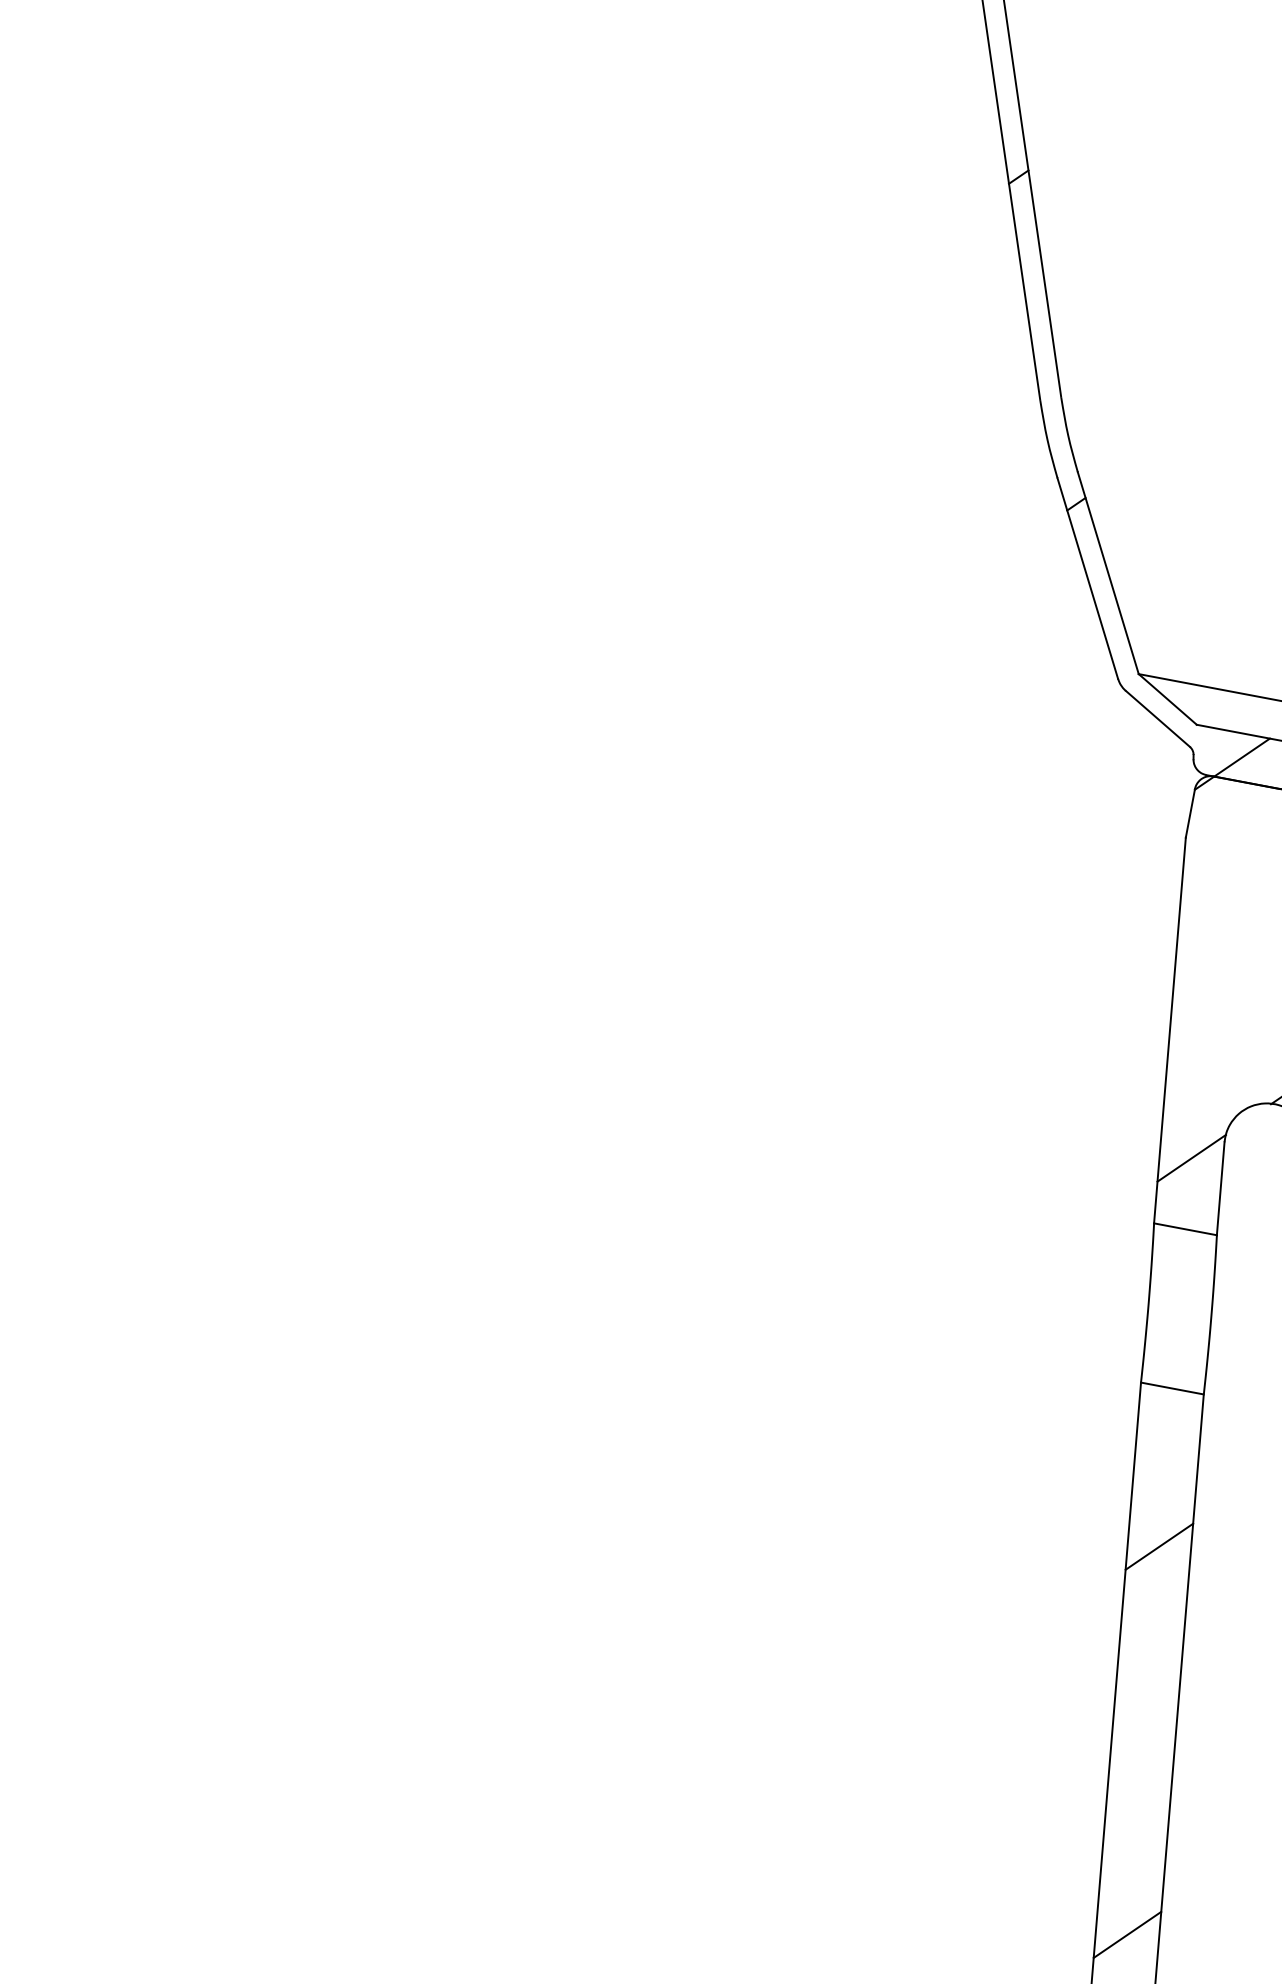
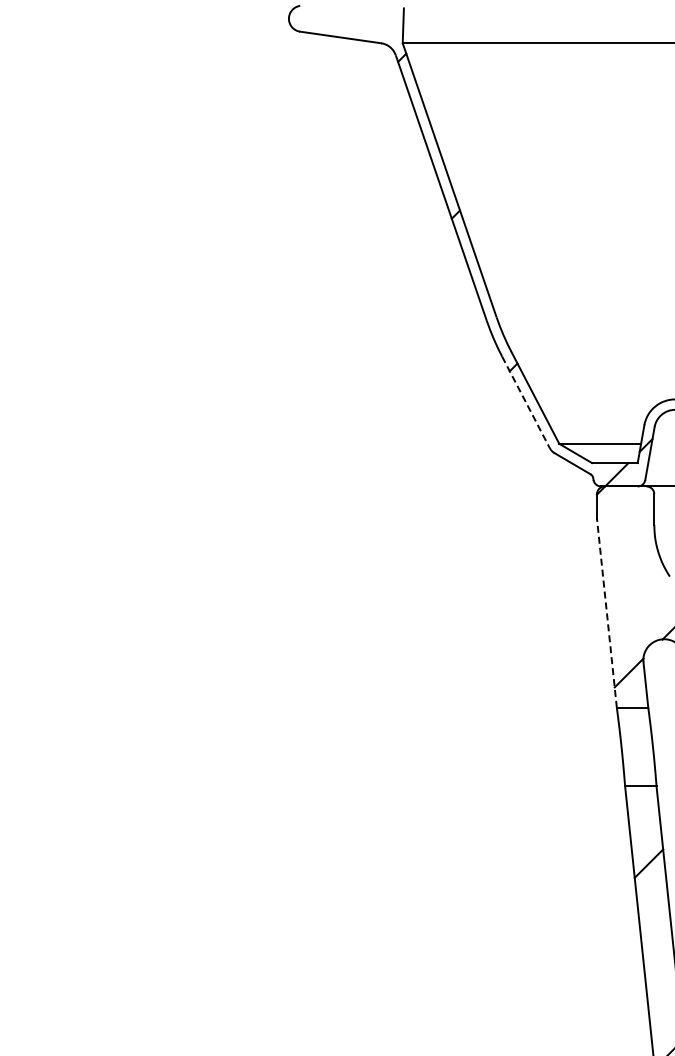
line: (1088, 579) -> (526, 402), solid -> dashed
line: (1169, 1028) -> (606, 612), solid -> dashed

